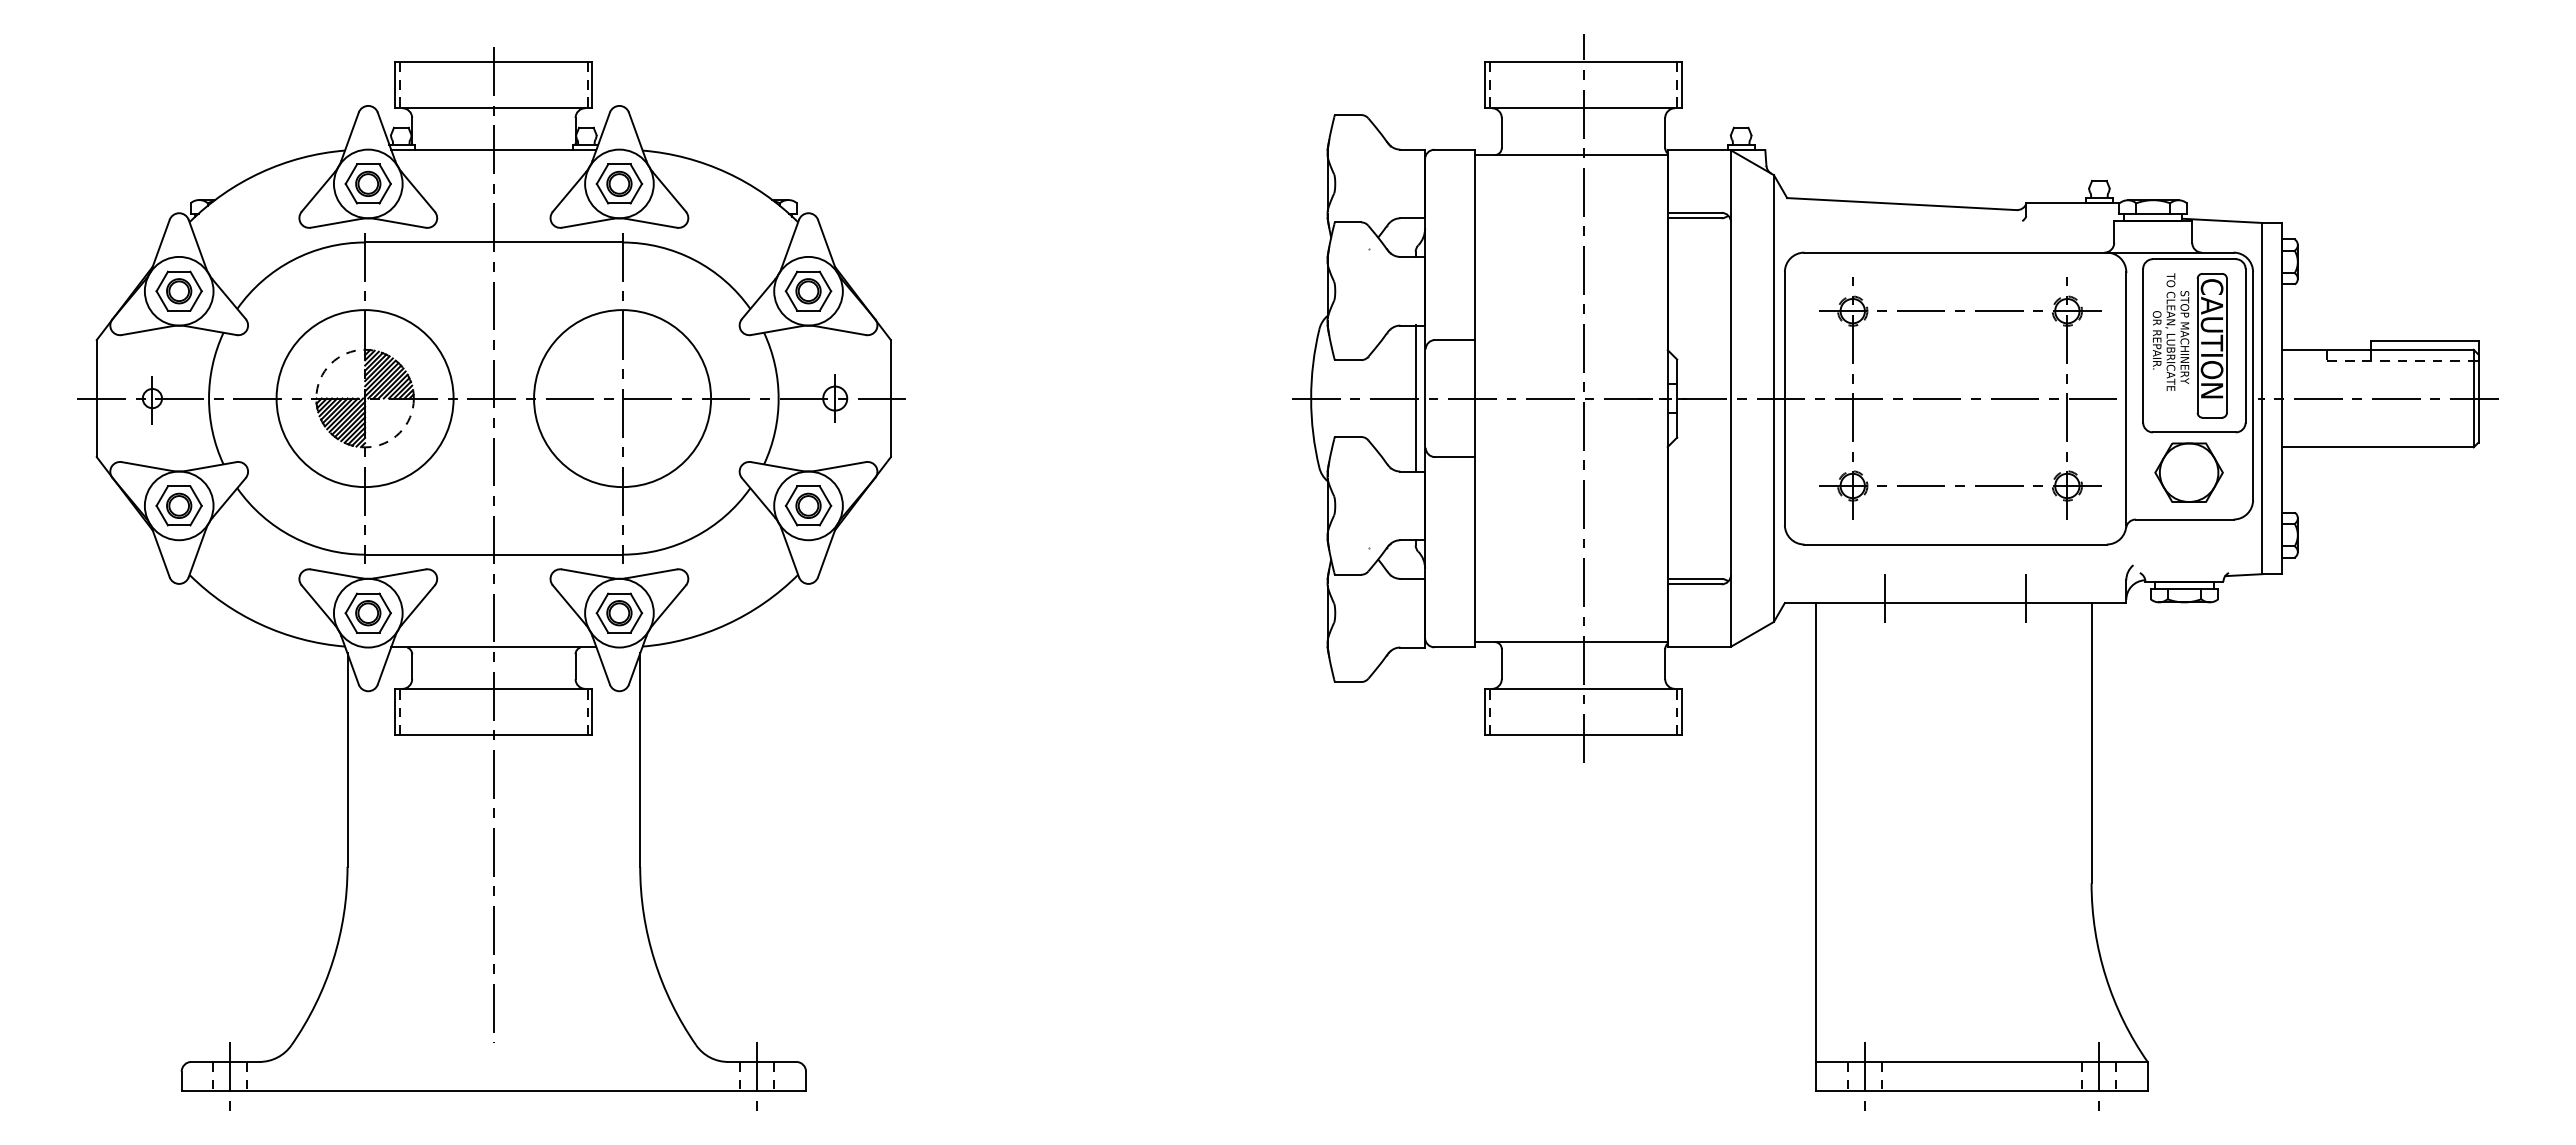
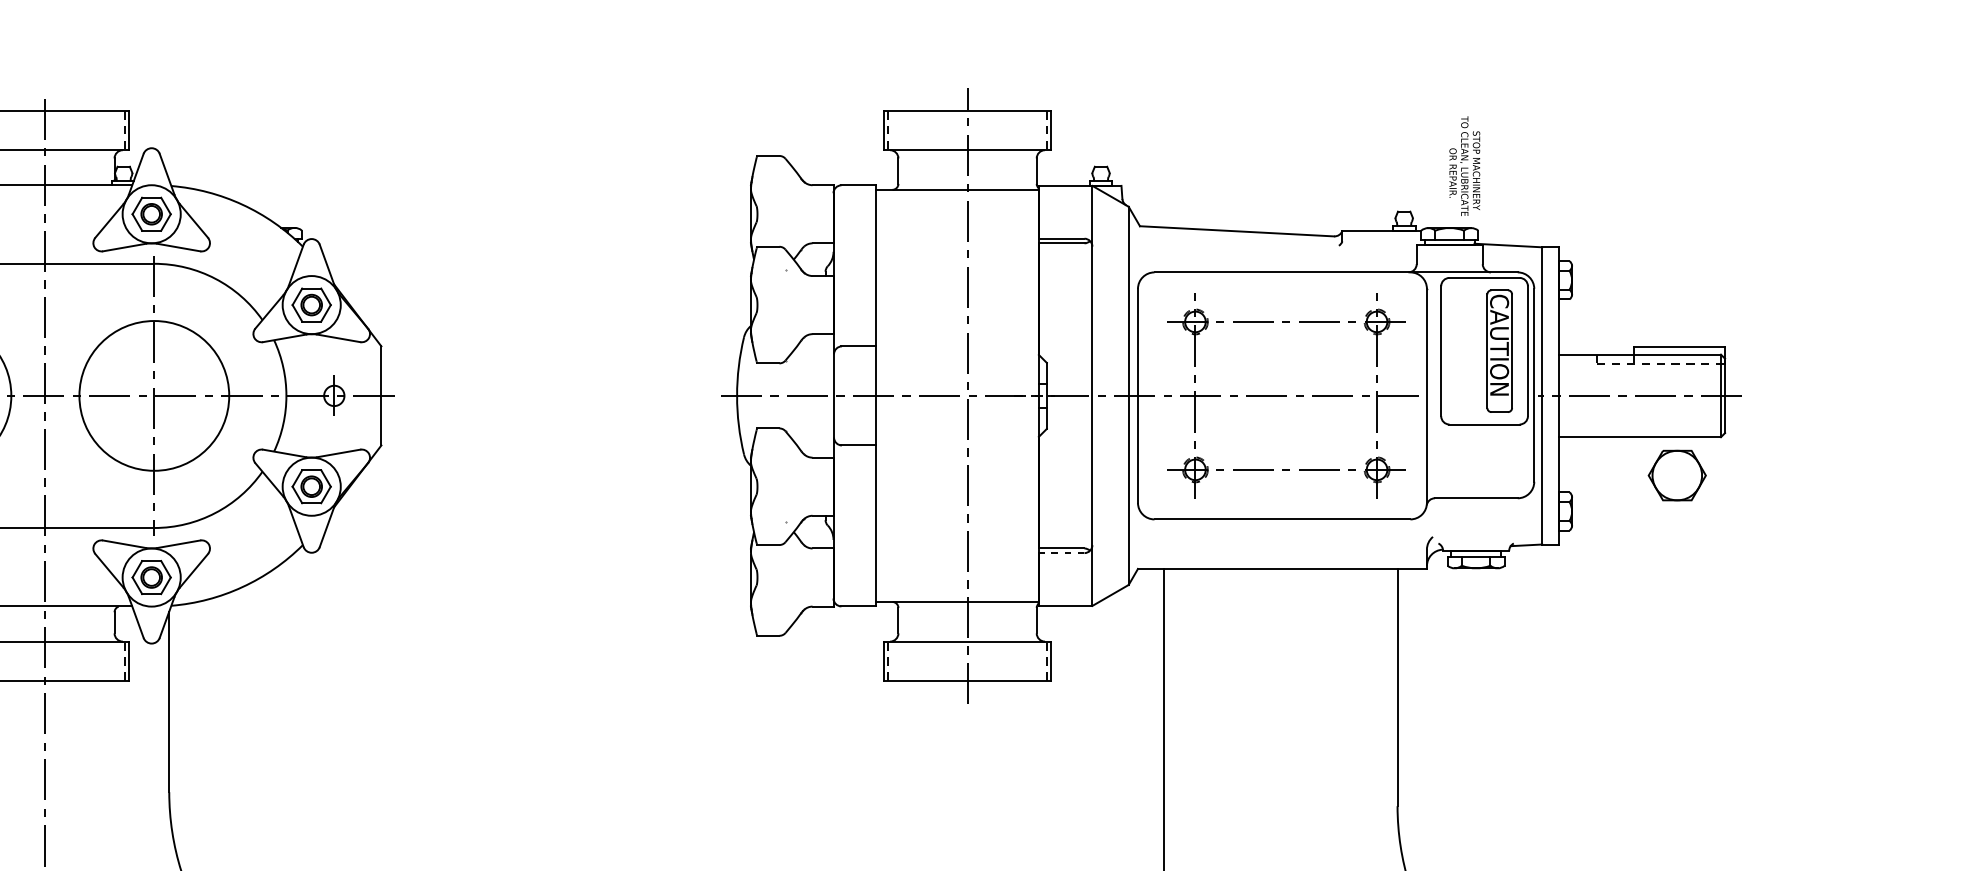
text: (2170, 331) -> (1464, 165), moved
line: (1415, 398) -> (825, 395), removed
part: (2188, 472) -> (1676, 475), moved
line: (1694, 584) -> (1061, 553), solid -> dashed
line: (1884, 597) -> (1222, 564), removed
line: (2026, 597) -> (1342, 564), removed

